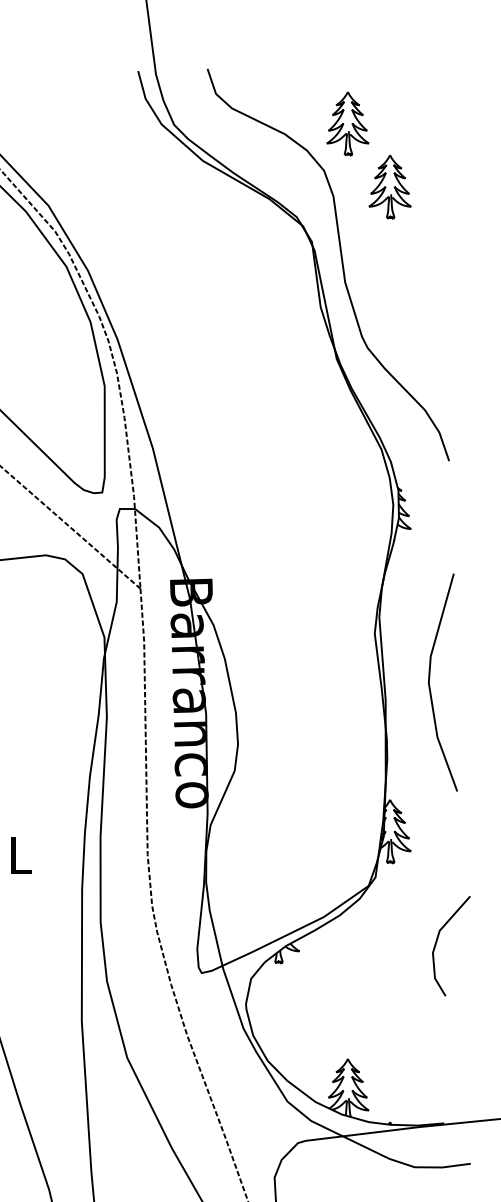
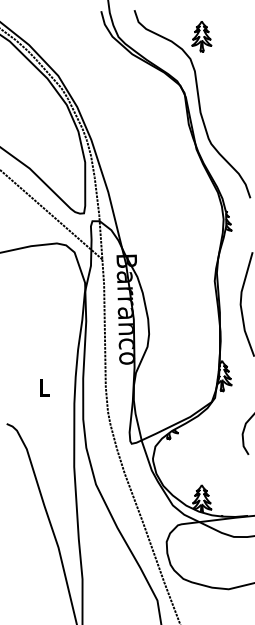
part: (388, 188) -> (221, 67), removed

